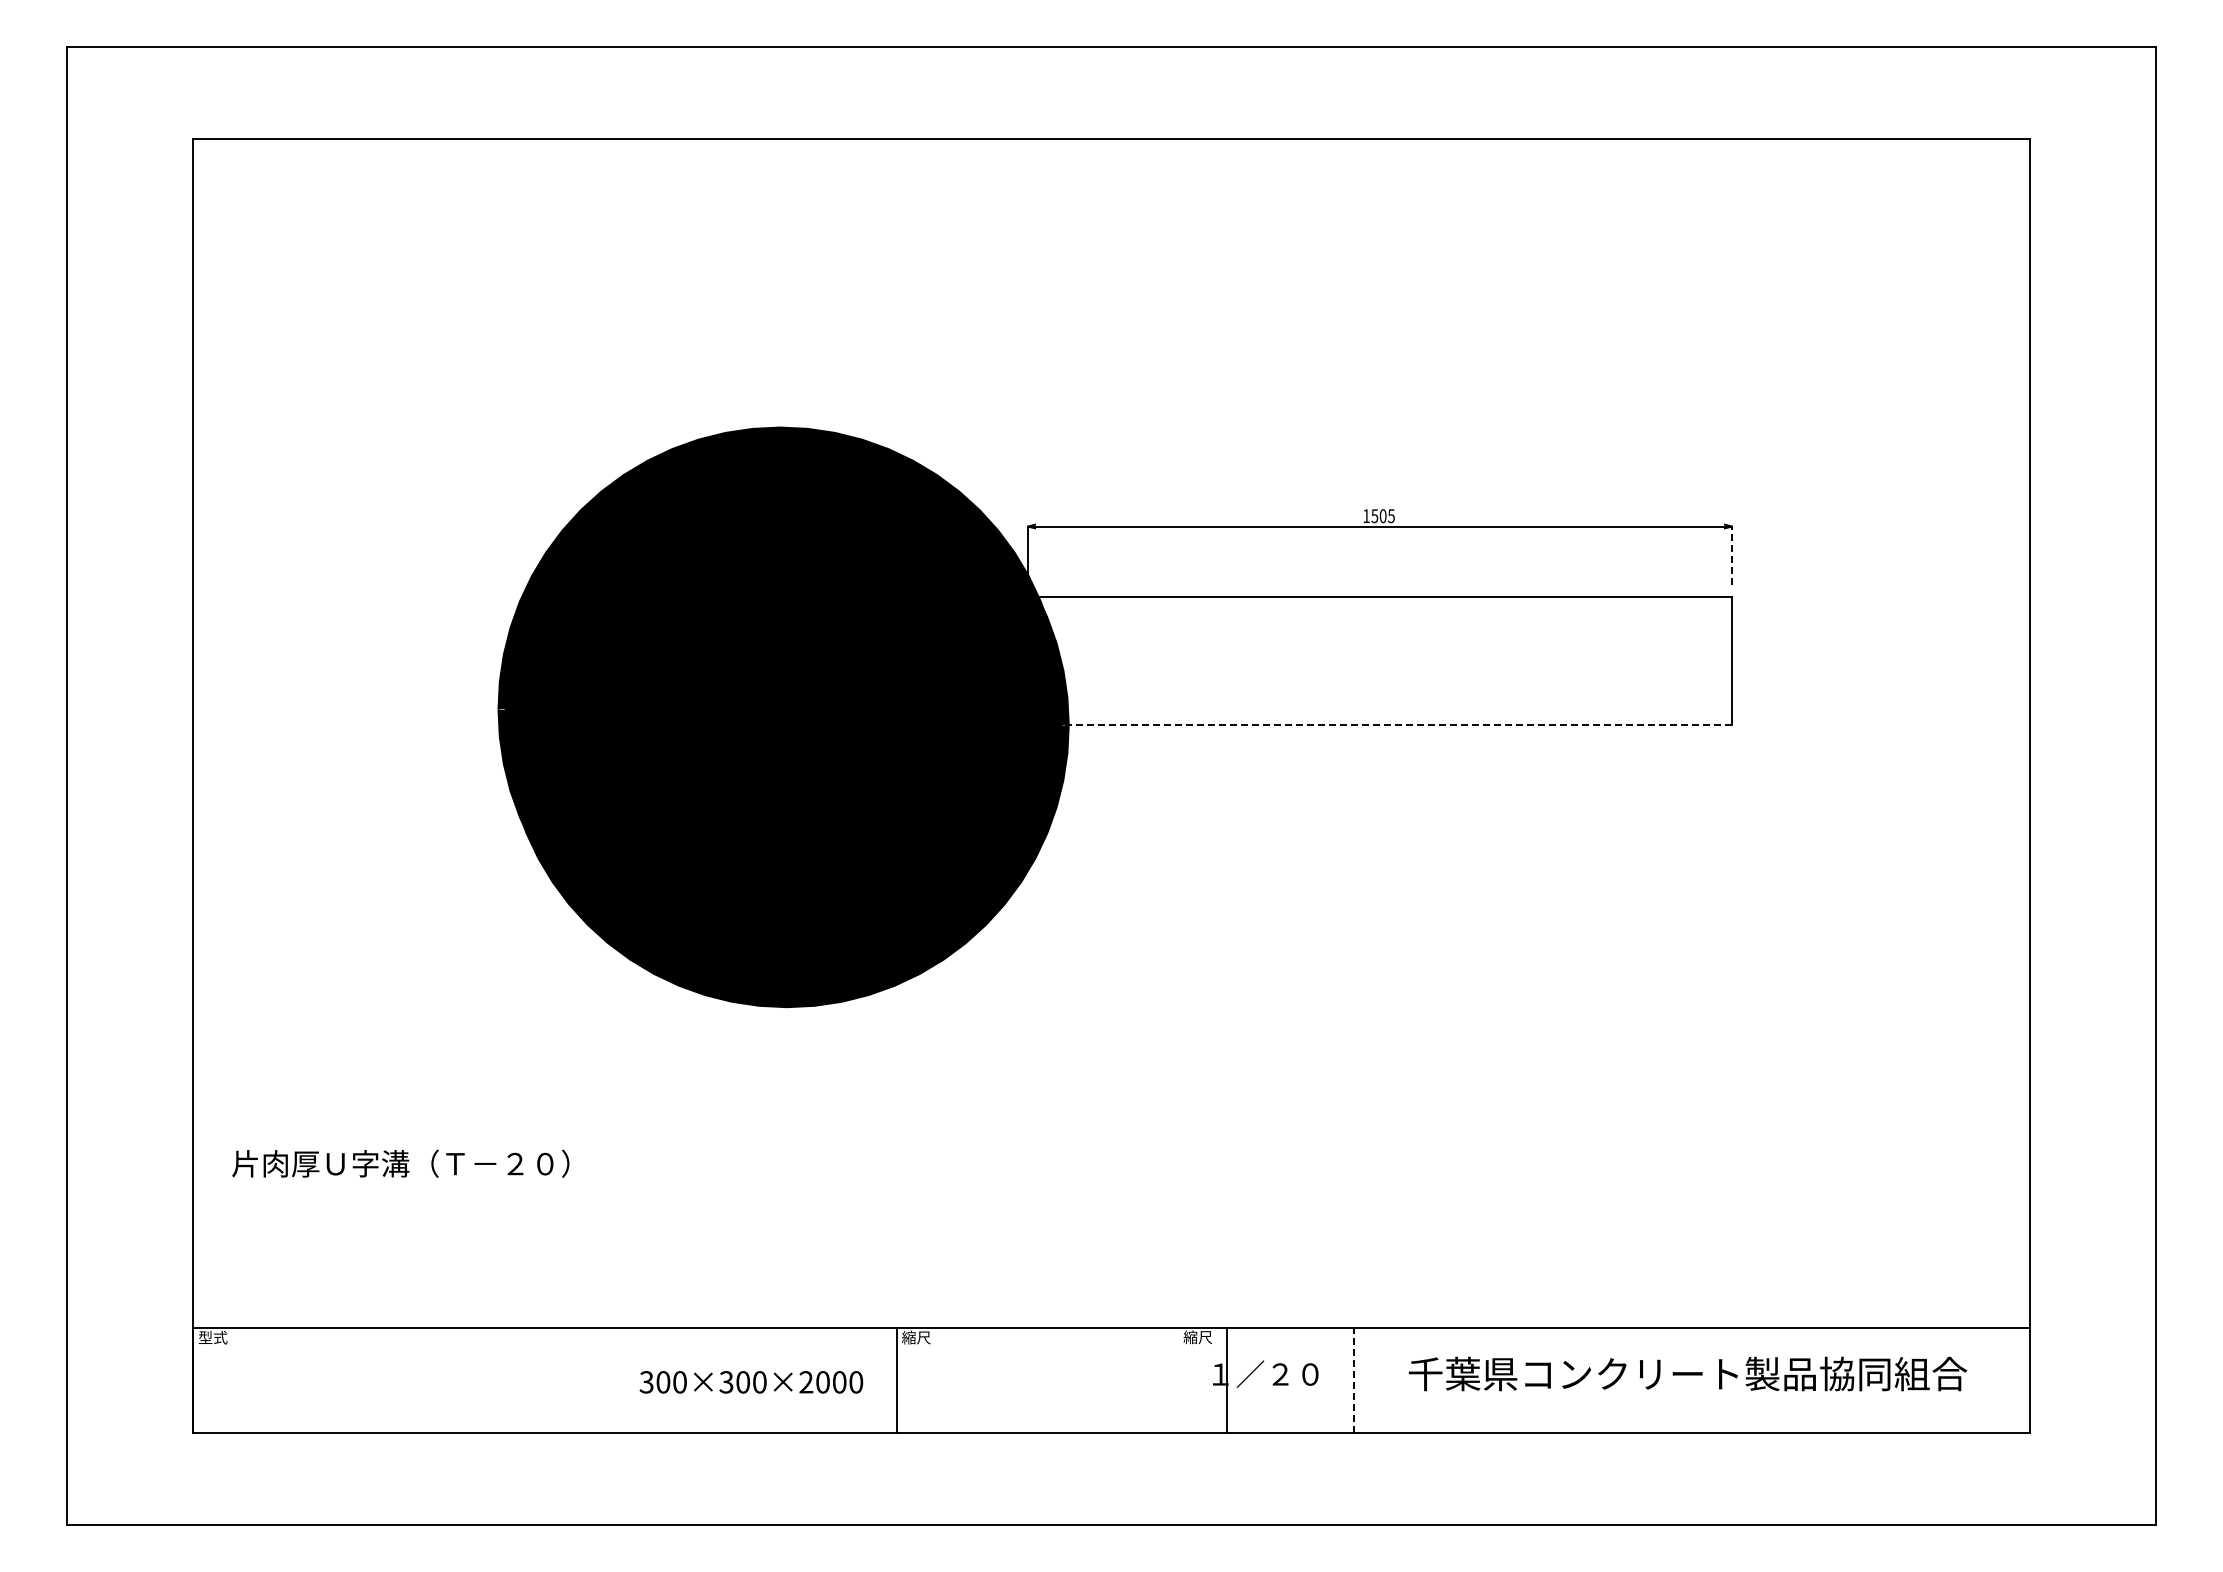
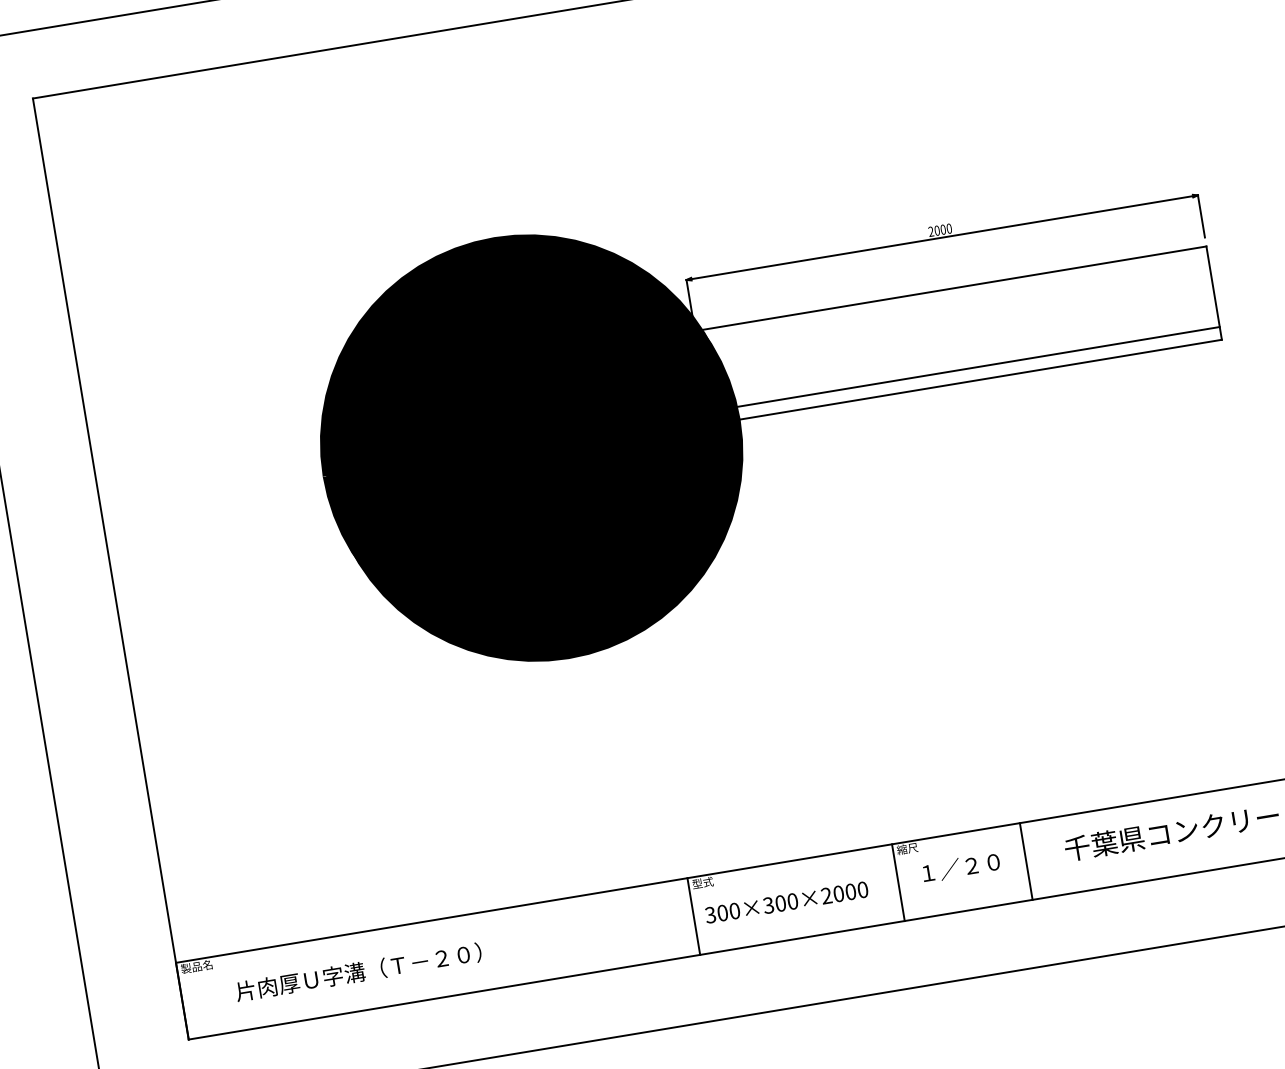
text: (1378, 516) -> (939, 230), 1505 -> 2000
line: (1731, 555) -> (1201, 216), dashed -> solid
line: (1379, 707) -> (963, 369), added
line: (1380, 725) -> (966, 382), dashed -> solid
text: (400, 1163) -> (358, 972), moved
text: (219, 1337) -> (196, 966), 型式 -> 製品名
text: (916, 1337) -> (702, 882), 縮尺 -> 型式
line: (1227, 1380) -> (898, 882), moved
line: (1354, 1380) -> (1026, 861), dashed -> solid
text: (751, 1382) -> (786, 902), moved

